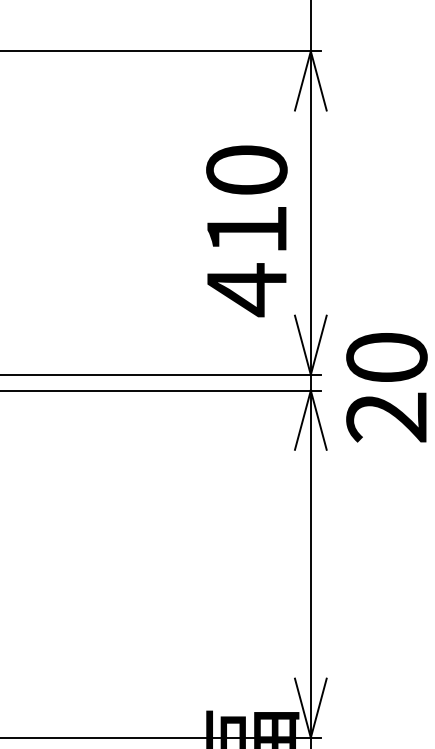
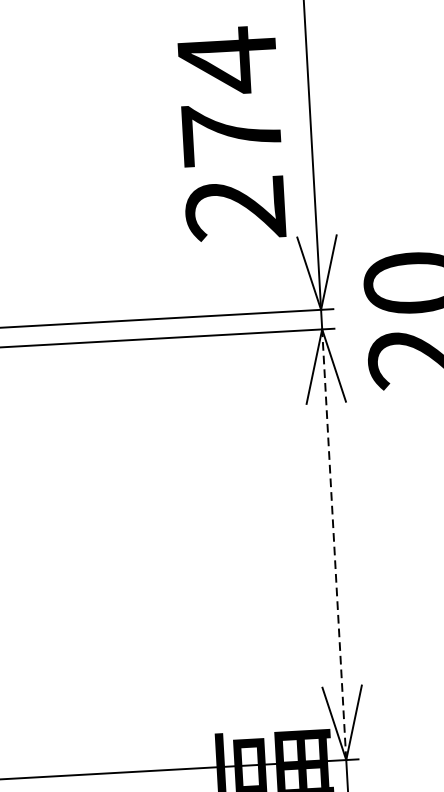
text: (246, 230) -> (231, 135), 410 -> 274
line: (310, 564) -> (333, 545), solid -> dashed

